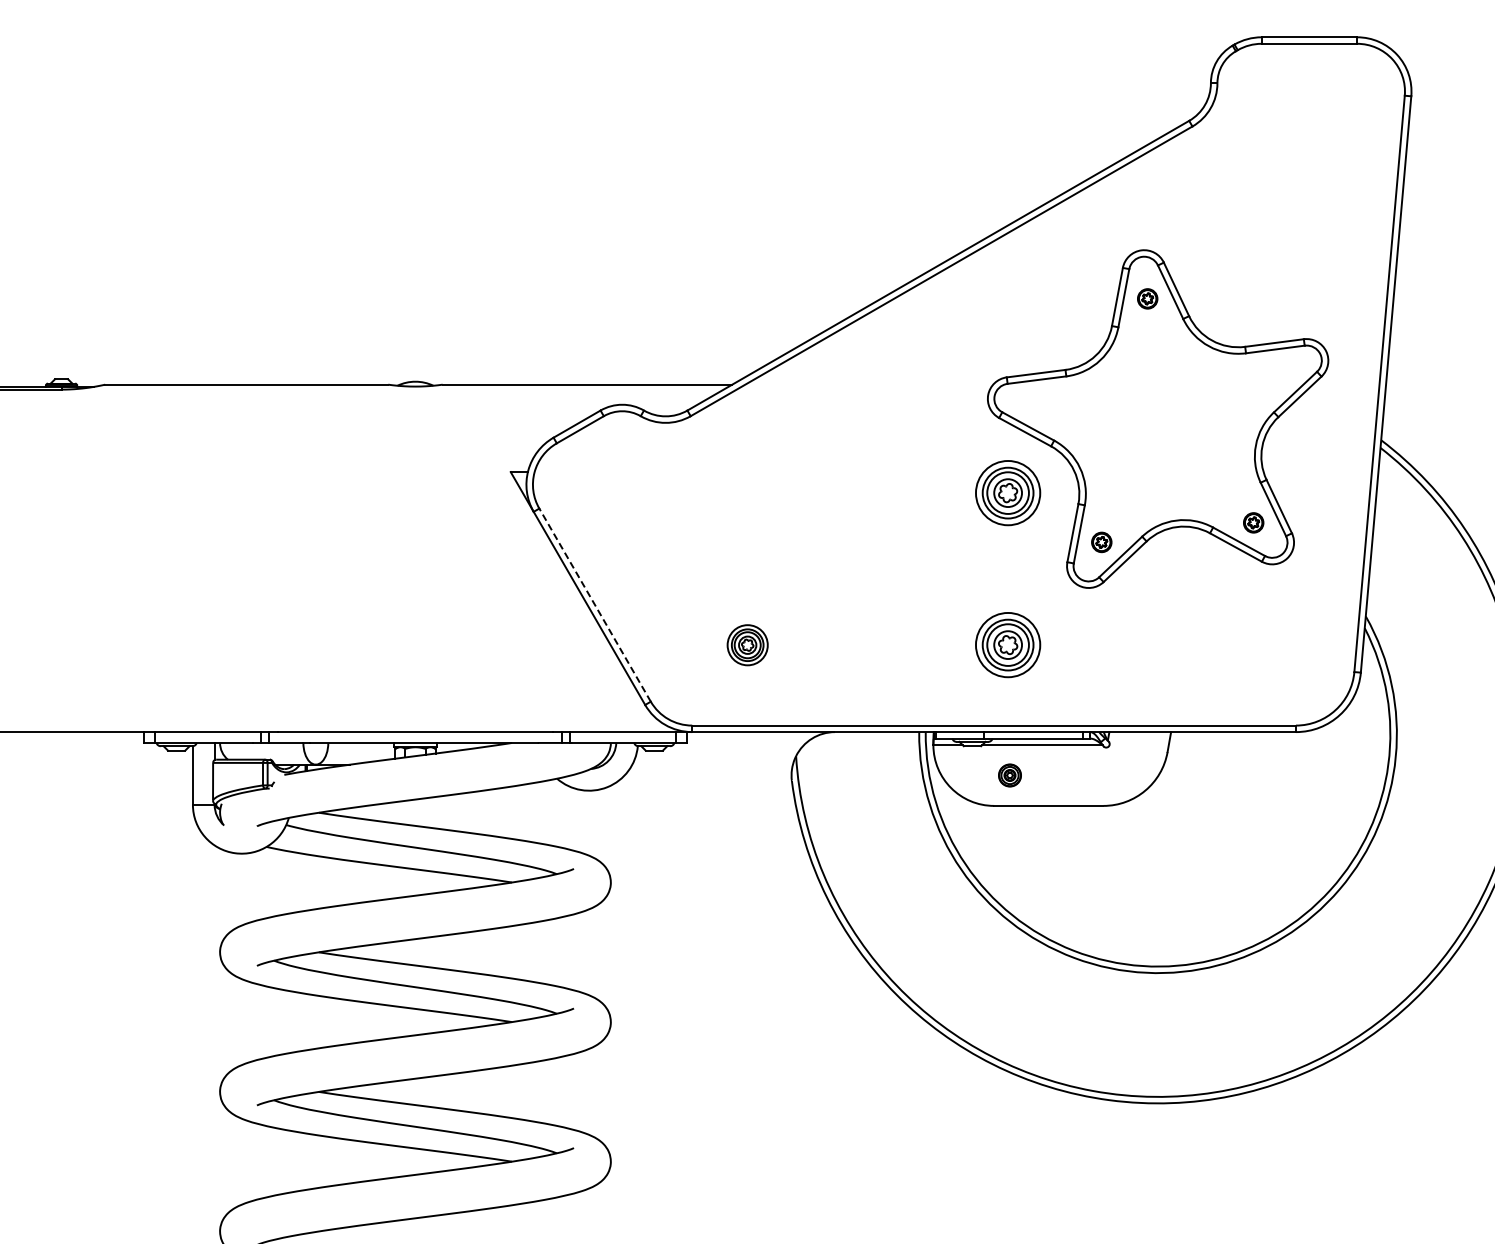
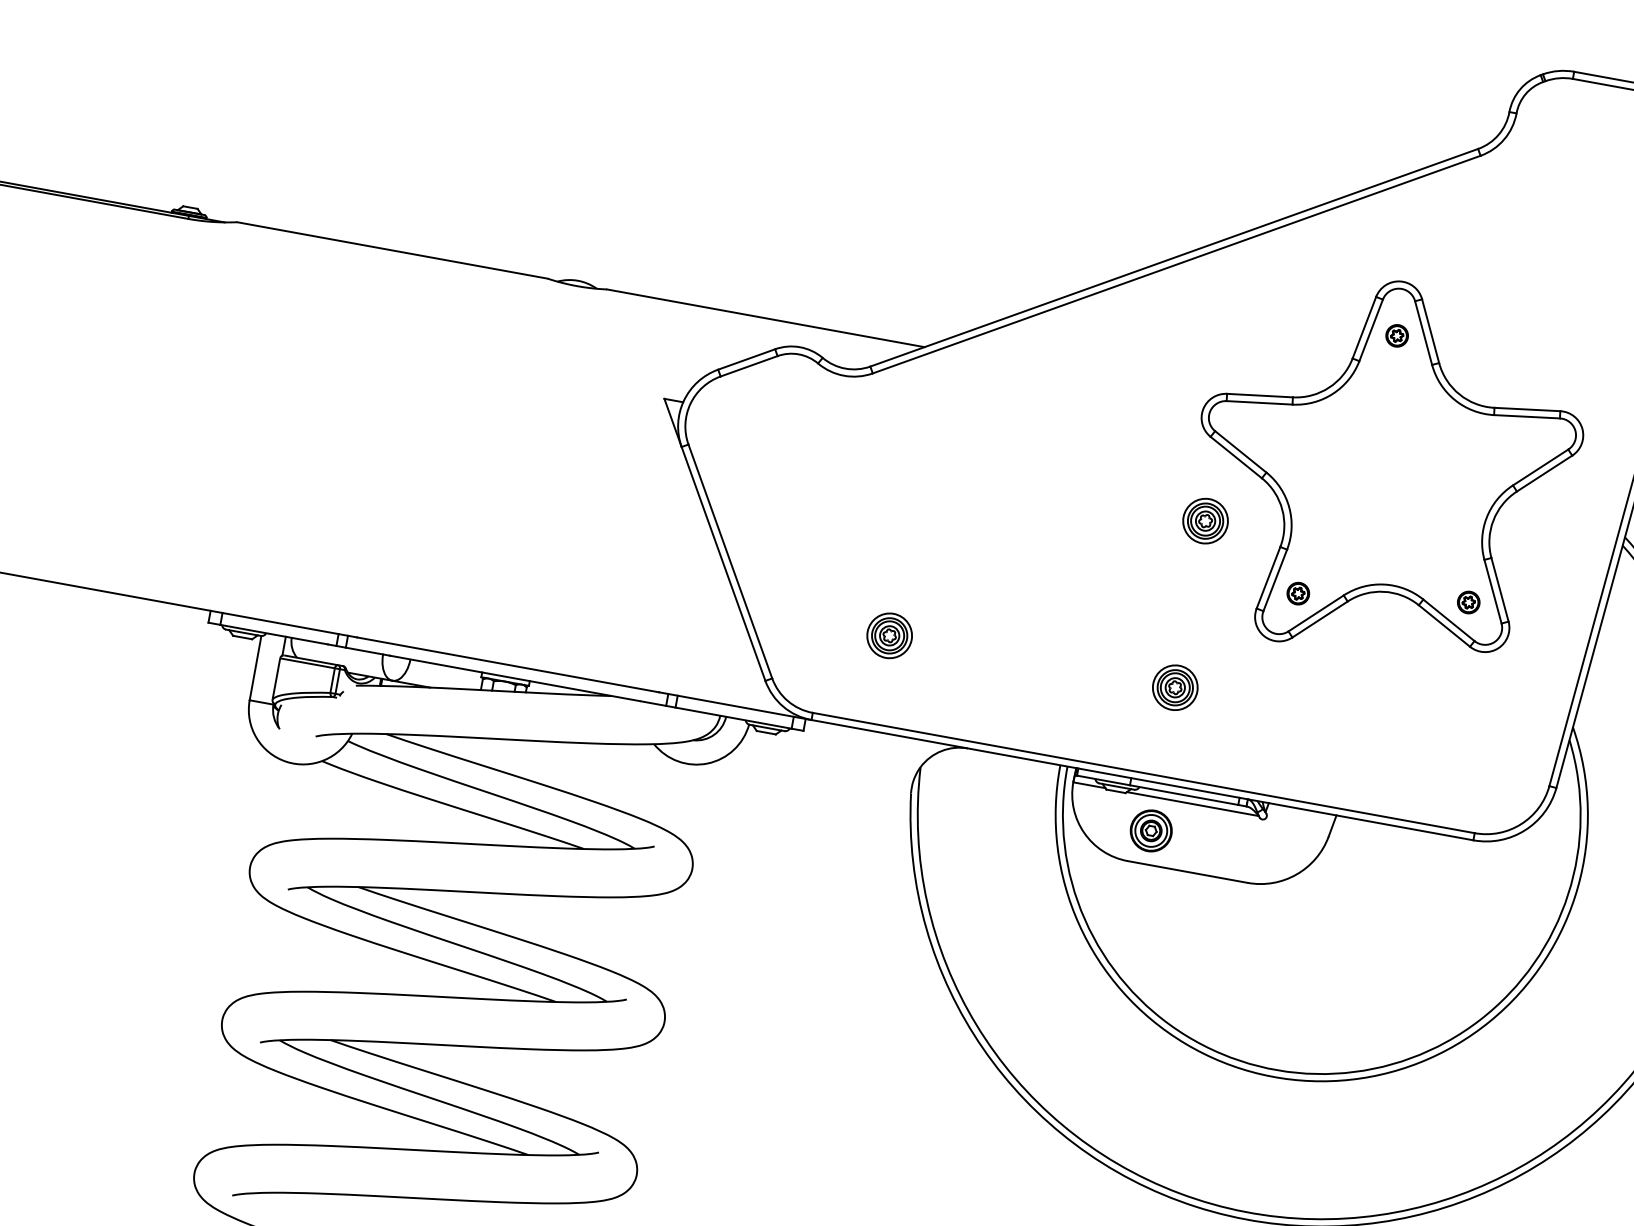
part: (1008, 493) -> (1205, 521), size x0.62
line: (594, 604) -> (729, 560), dashed -> solid
part: (1008, 645) -> (1175, 688), size x0.62
part: (1009, 775) -> (1150, 830), size x1.67

